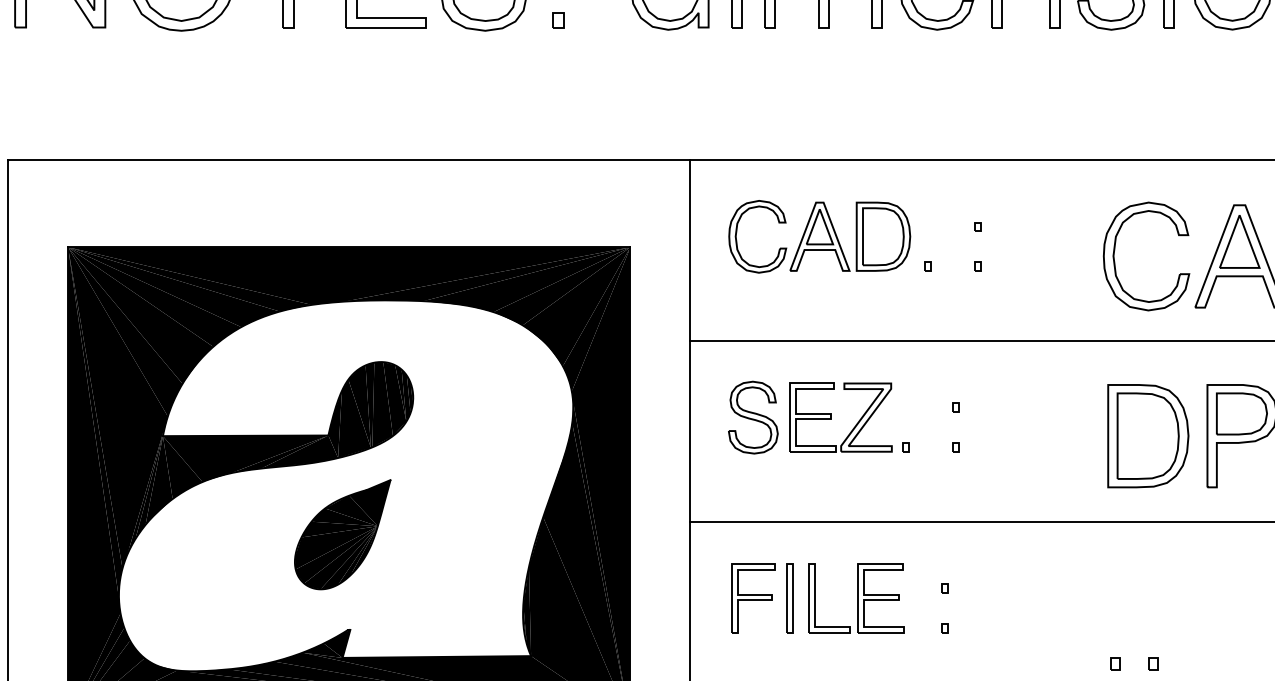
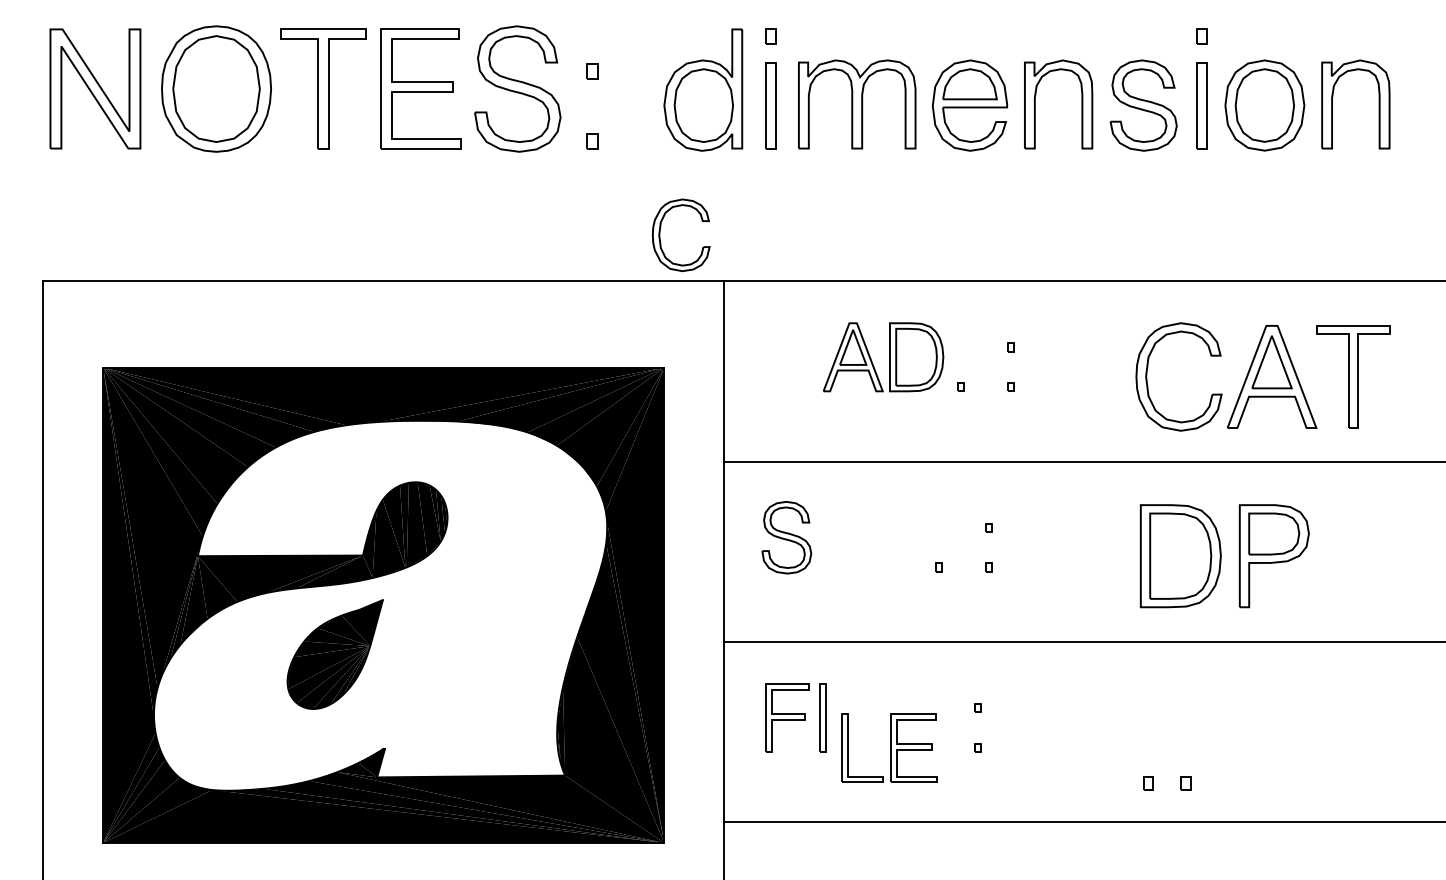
part: (736, 236) -> (660, 235), moved
part: (831, 417) -> (864, 537), removed
part: (341, 534) -> (334, 654), moved
part: (856, 597) -> (889, 747), moved

